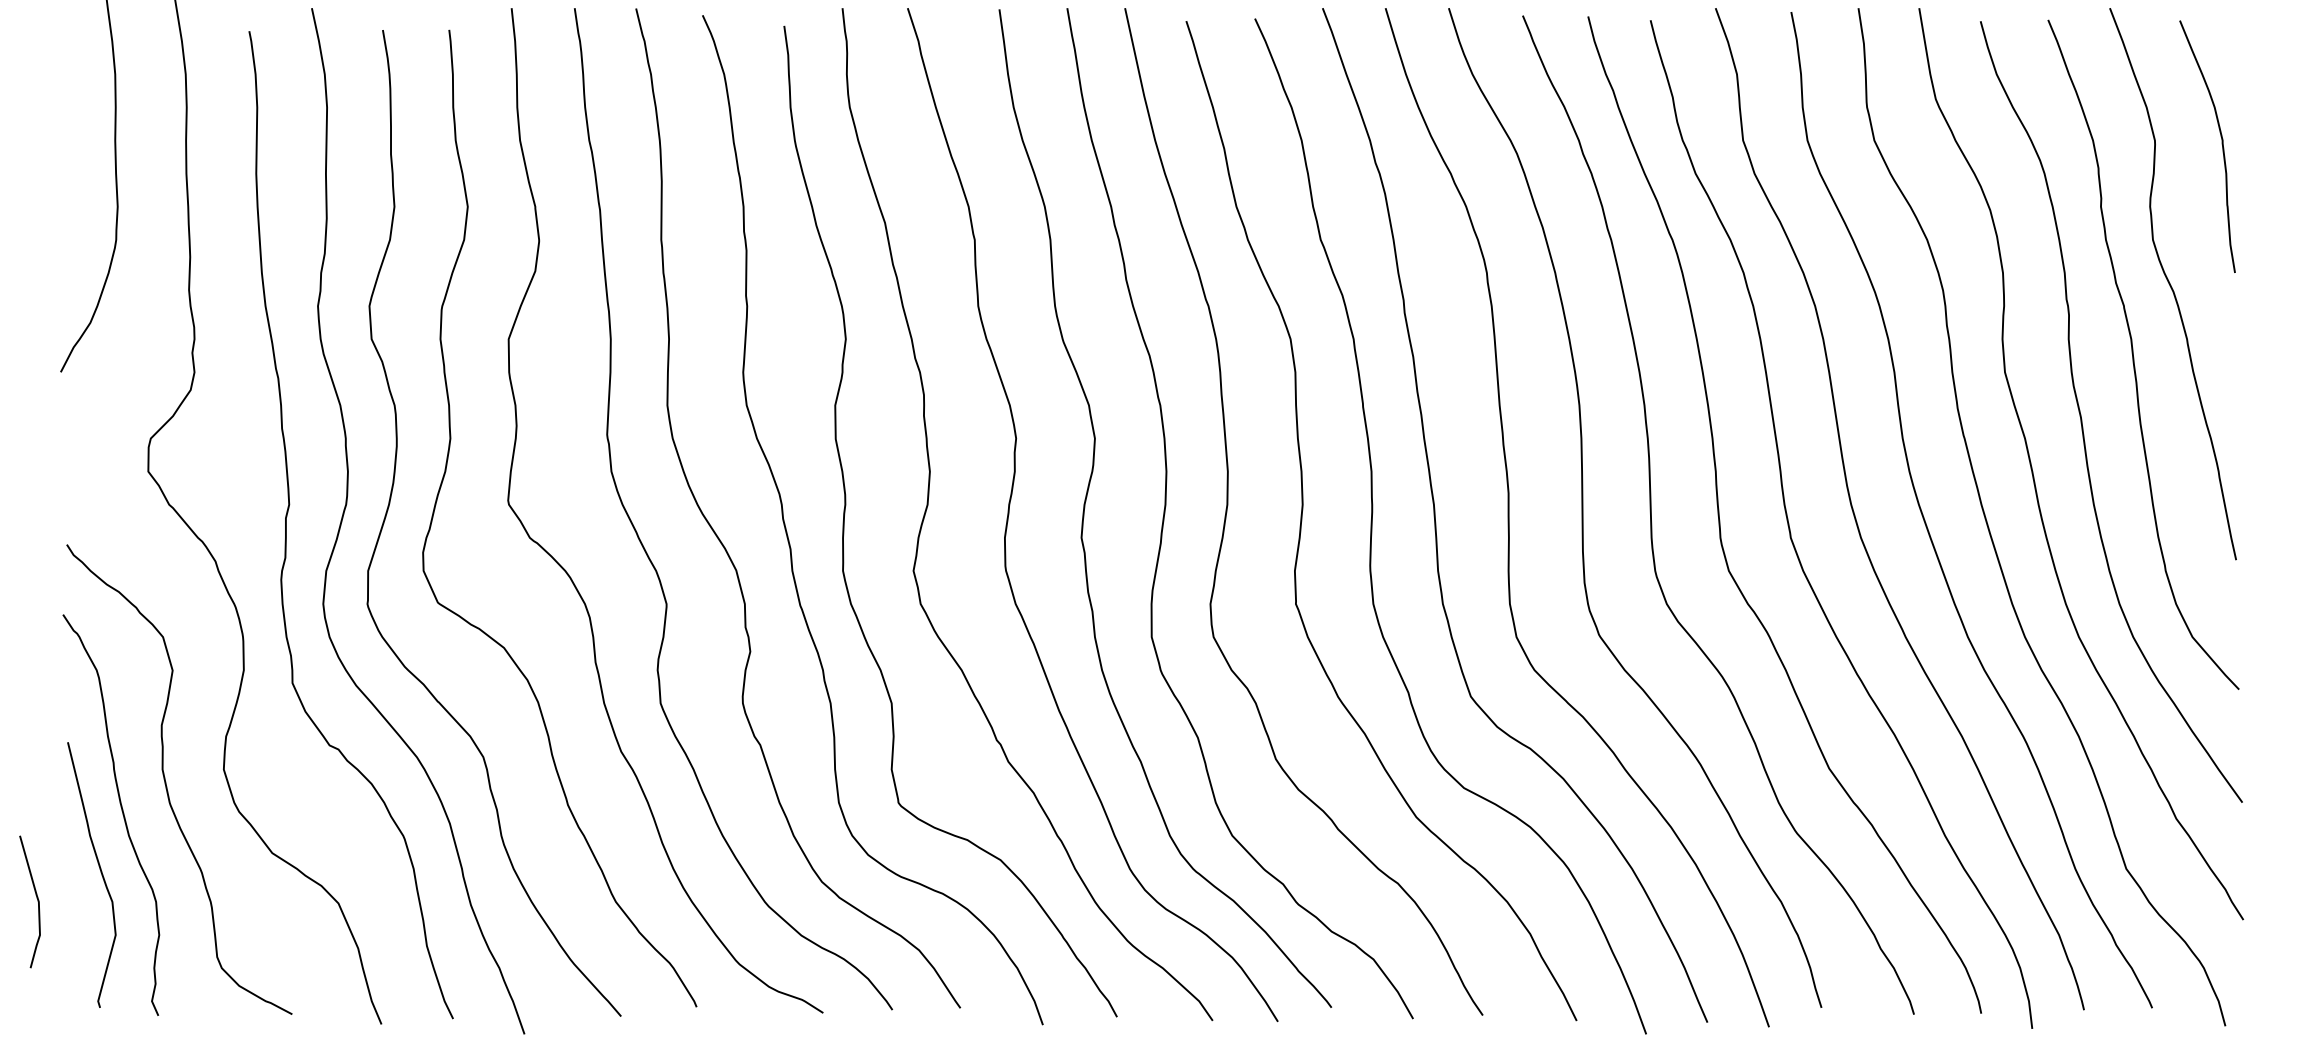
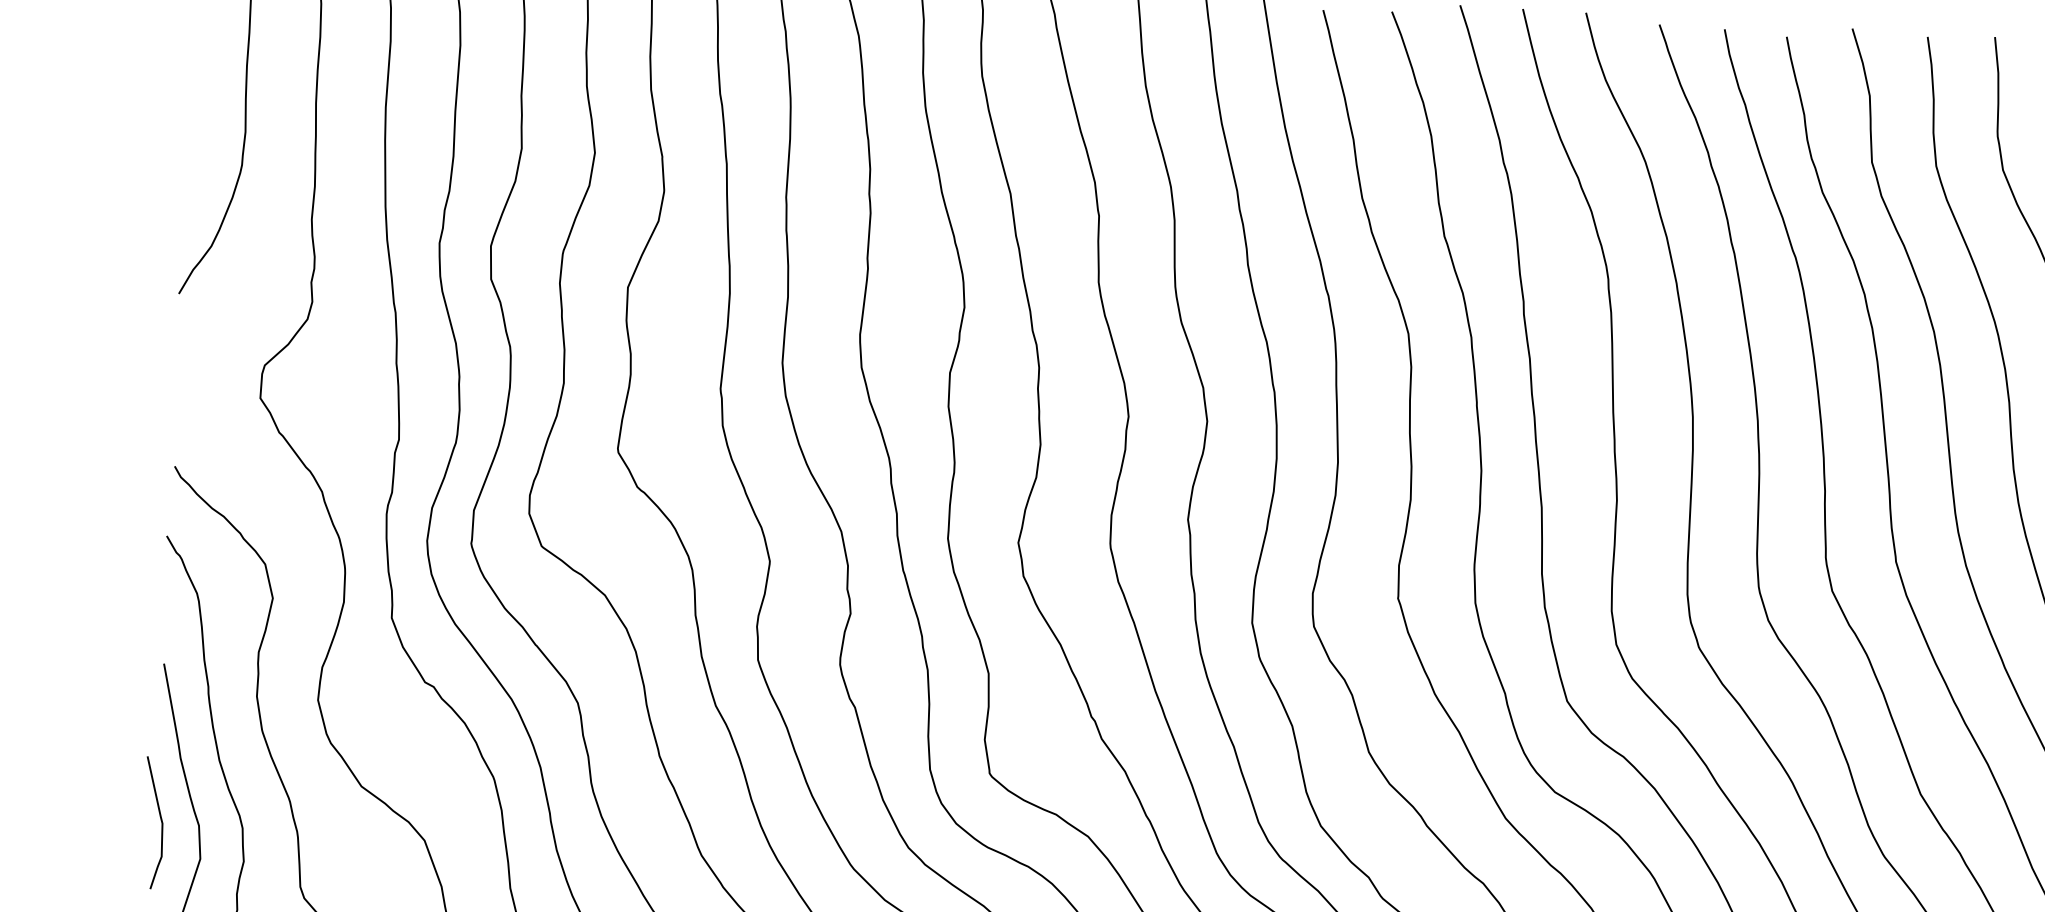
curve: (36, 898) -> (160, 819), moved

